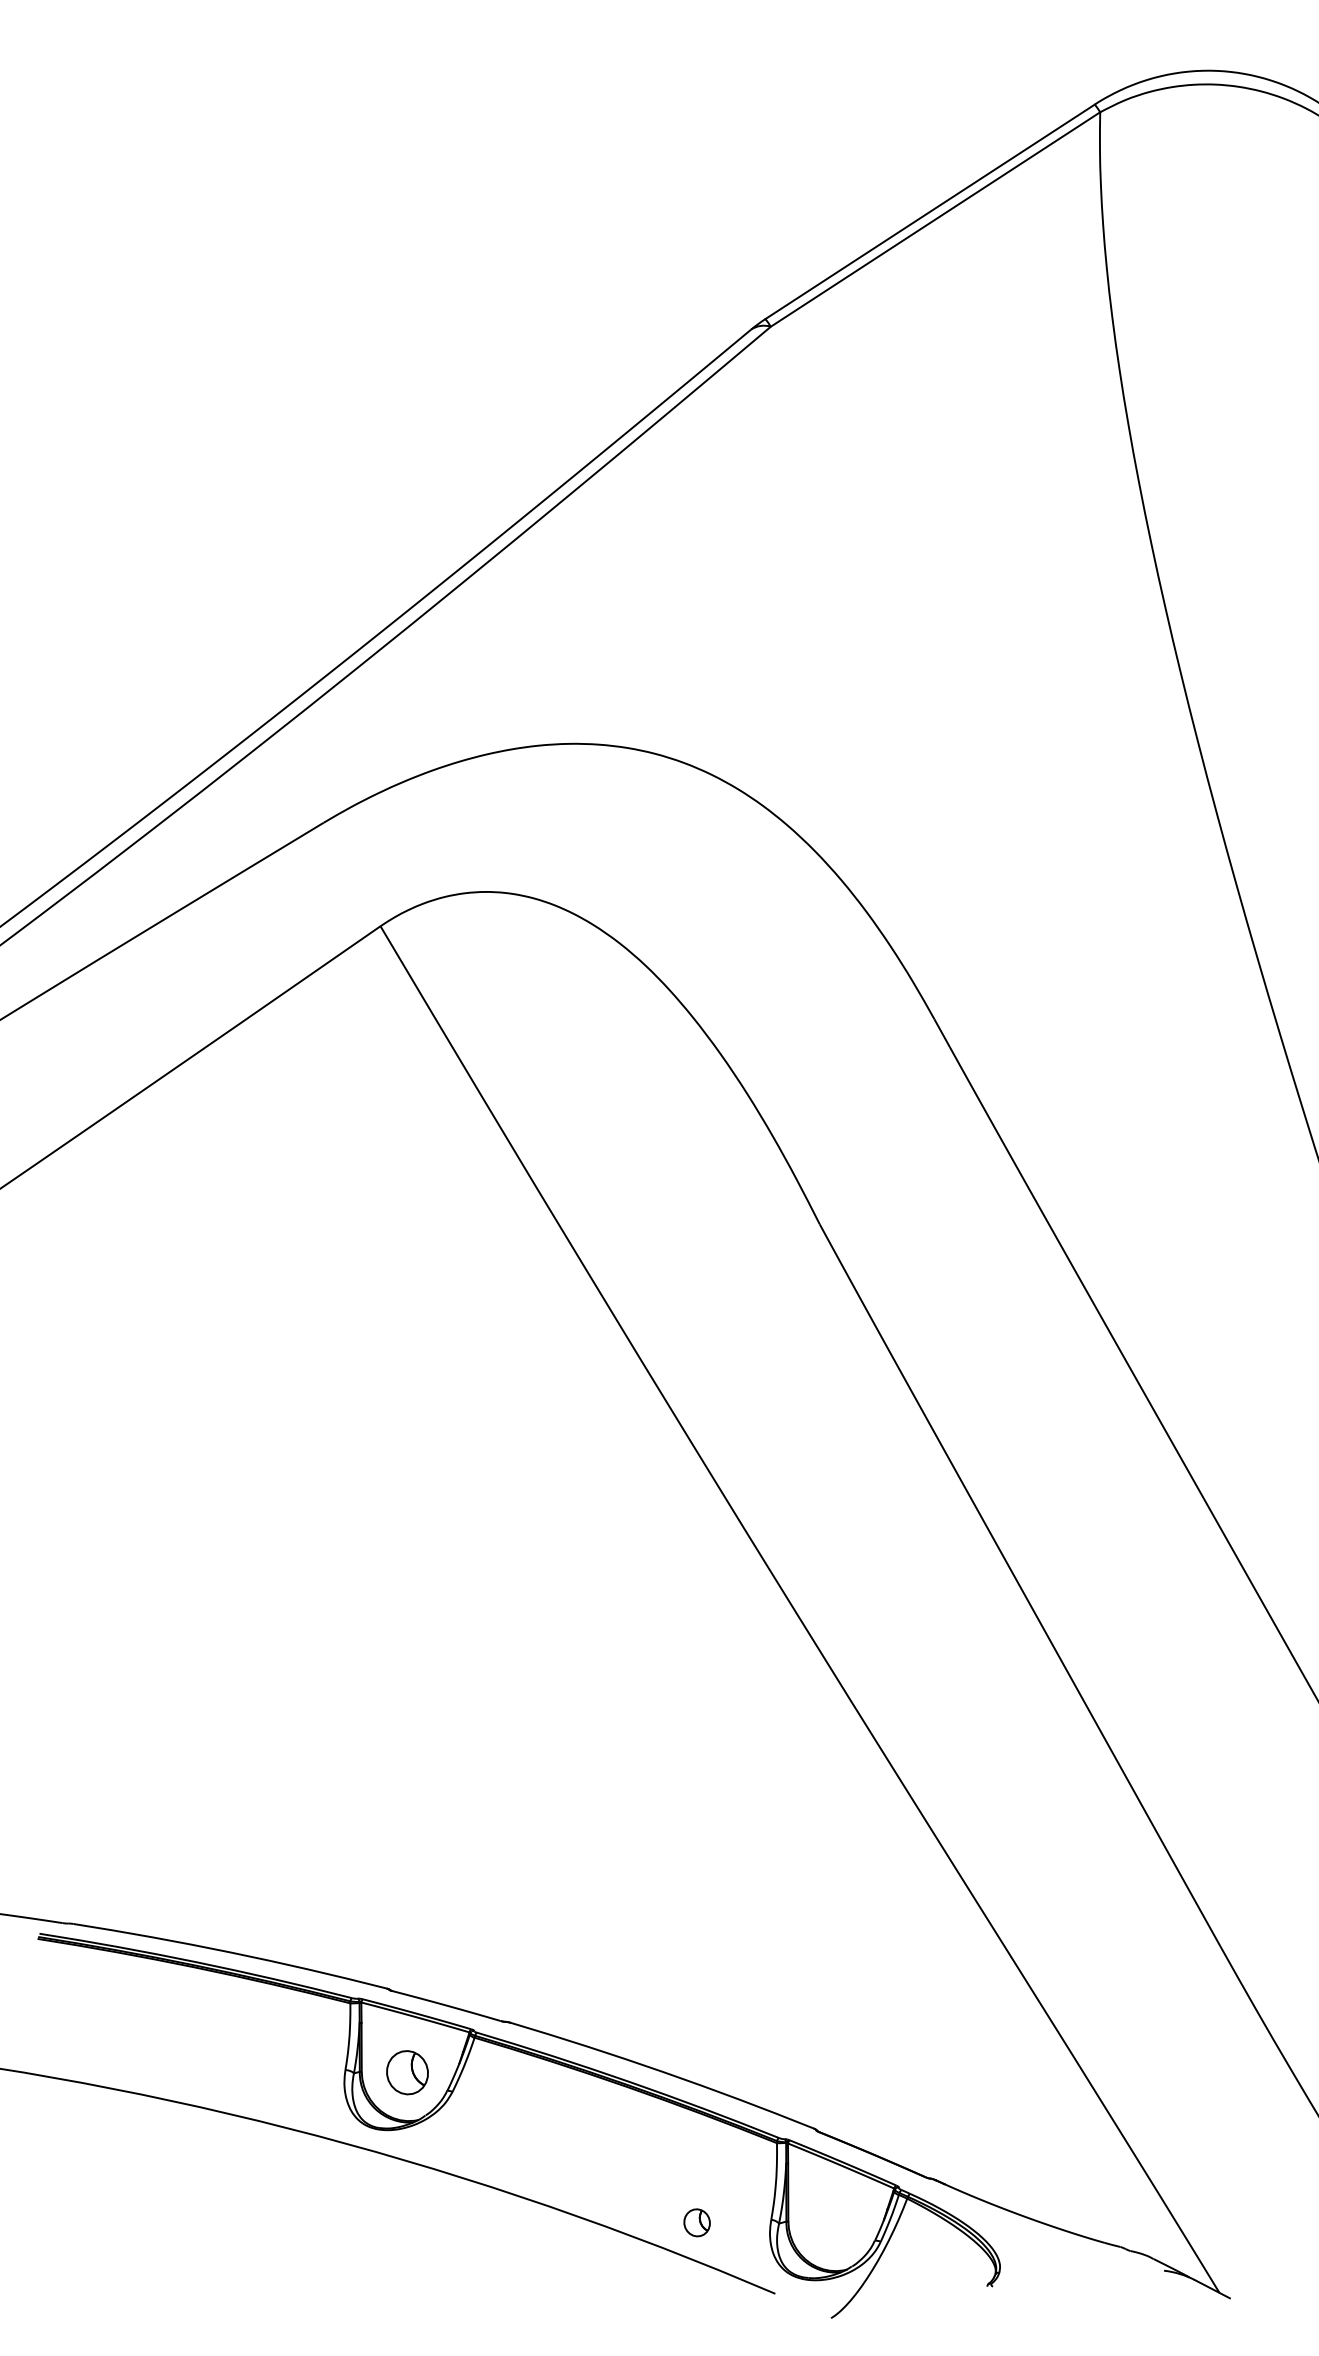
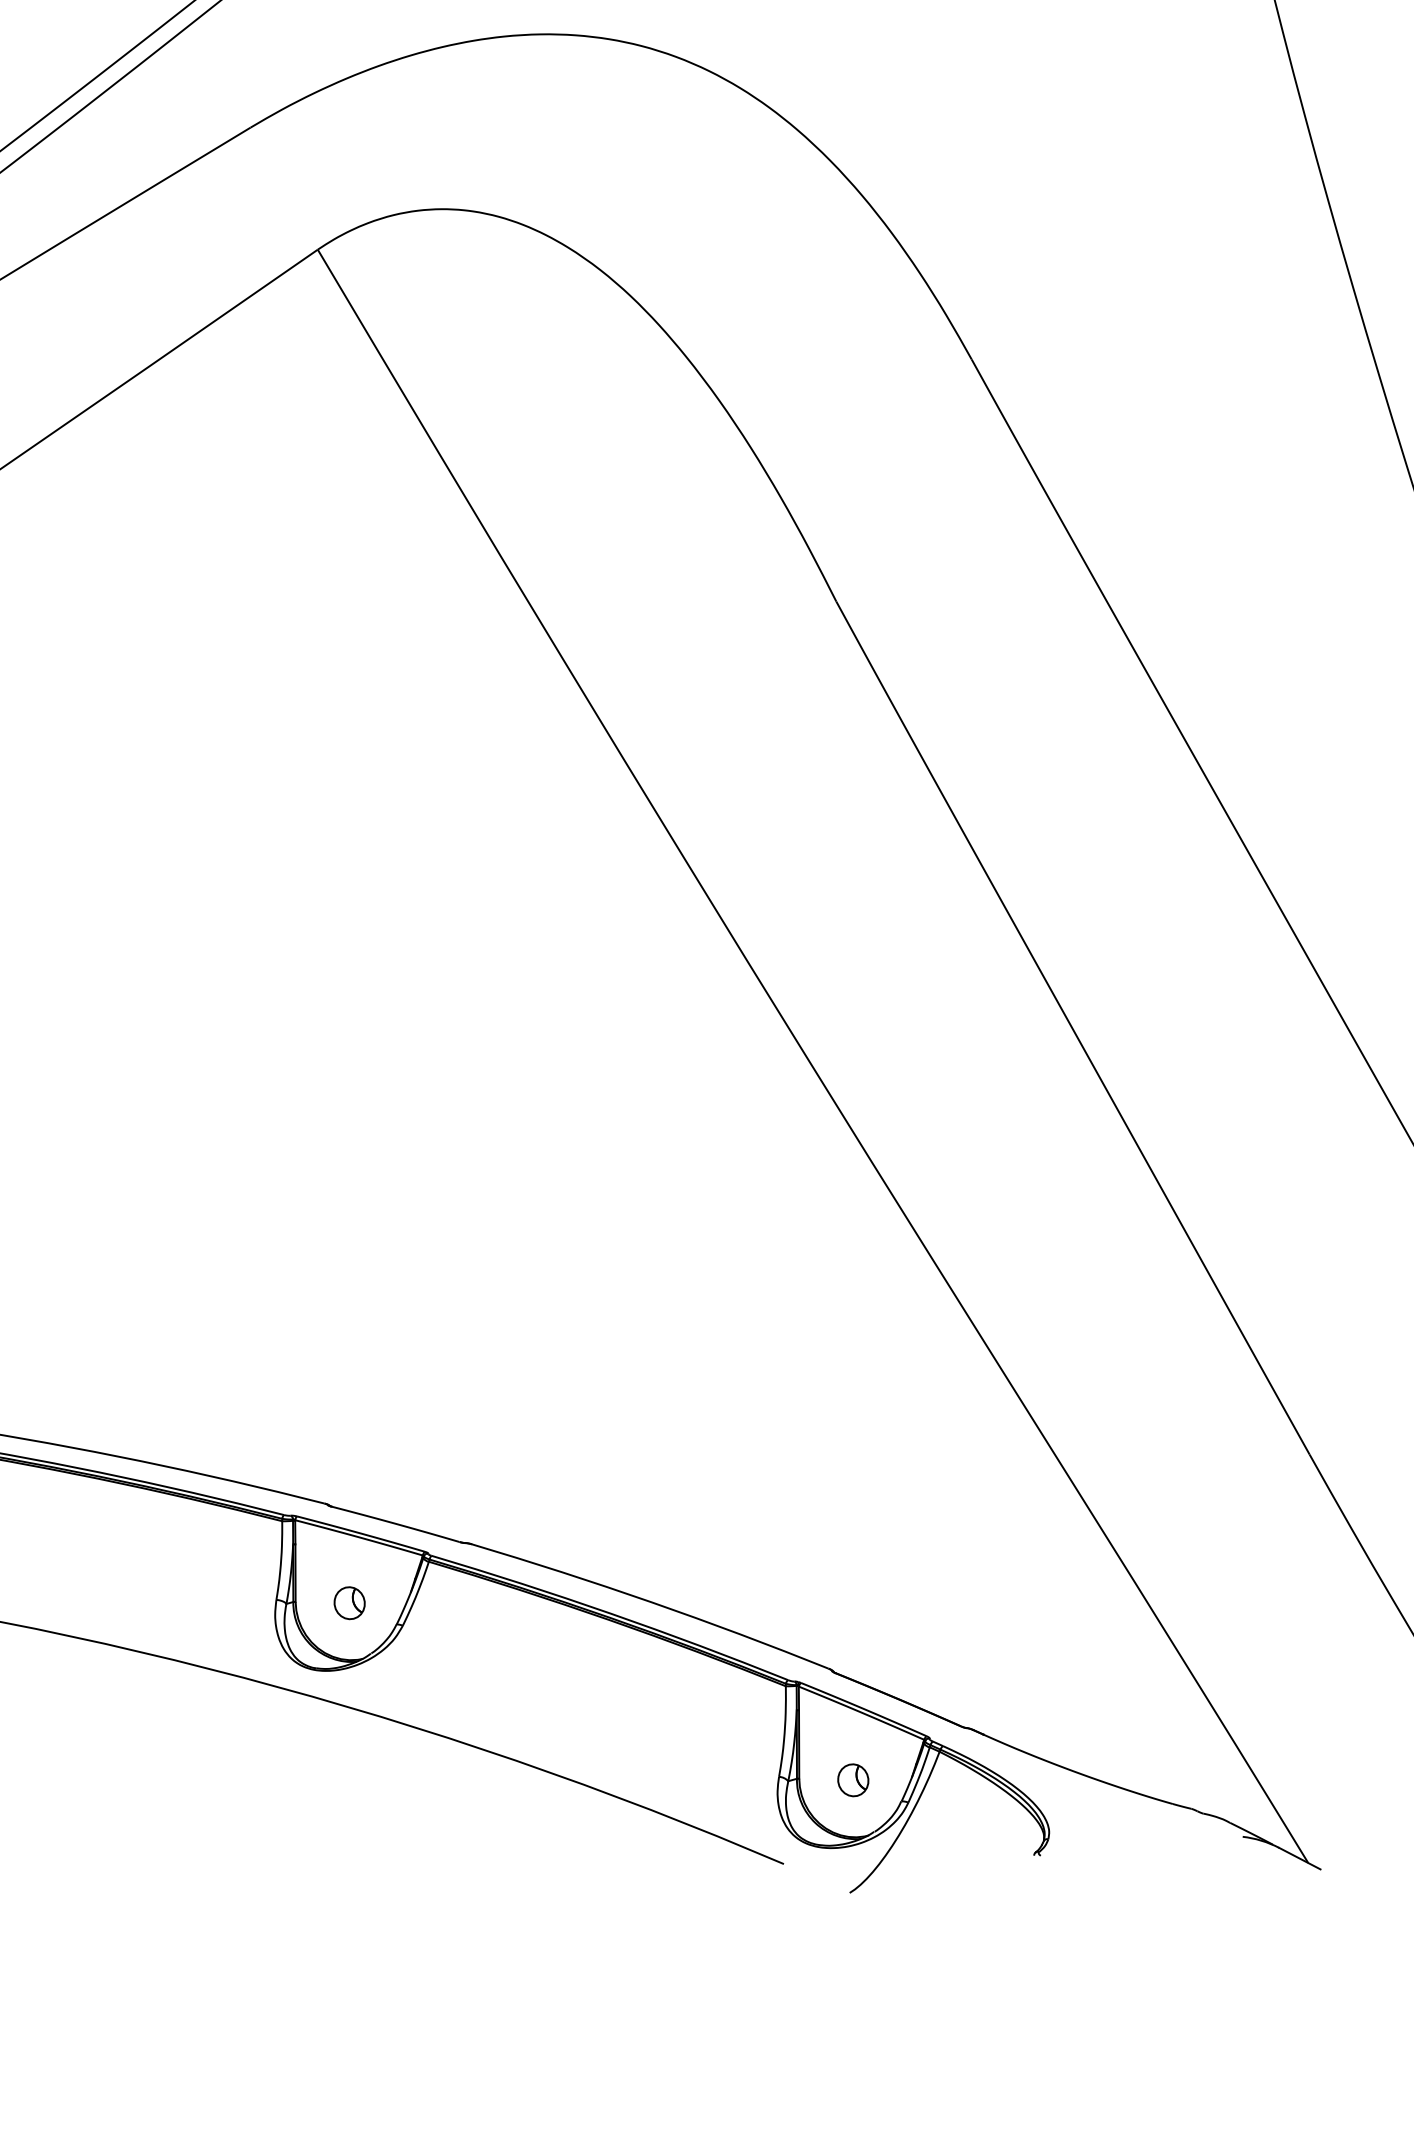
part: (407, 2072) -> (349, 1602), size x0.62
part: (696, 2222) -> (852, 1779), moved

